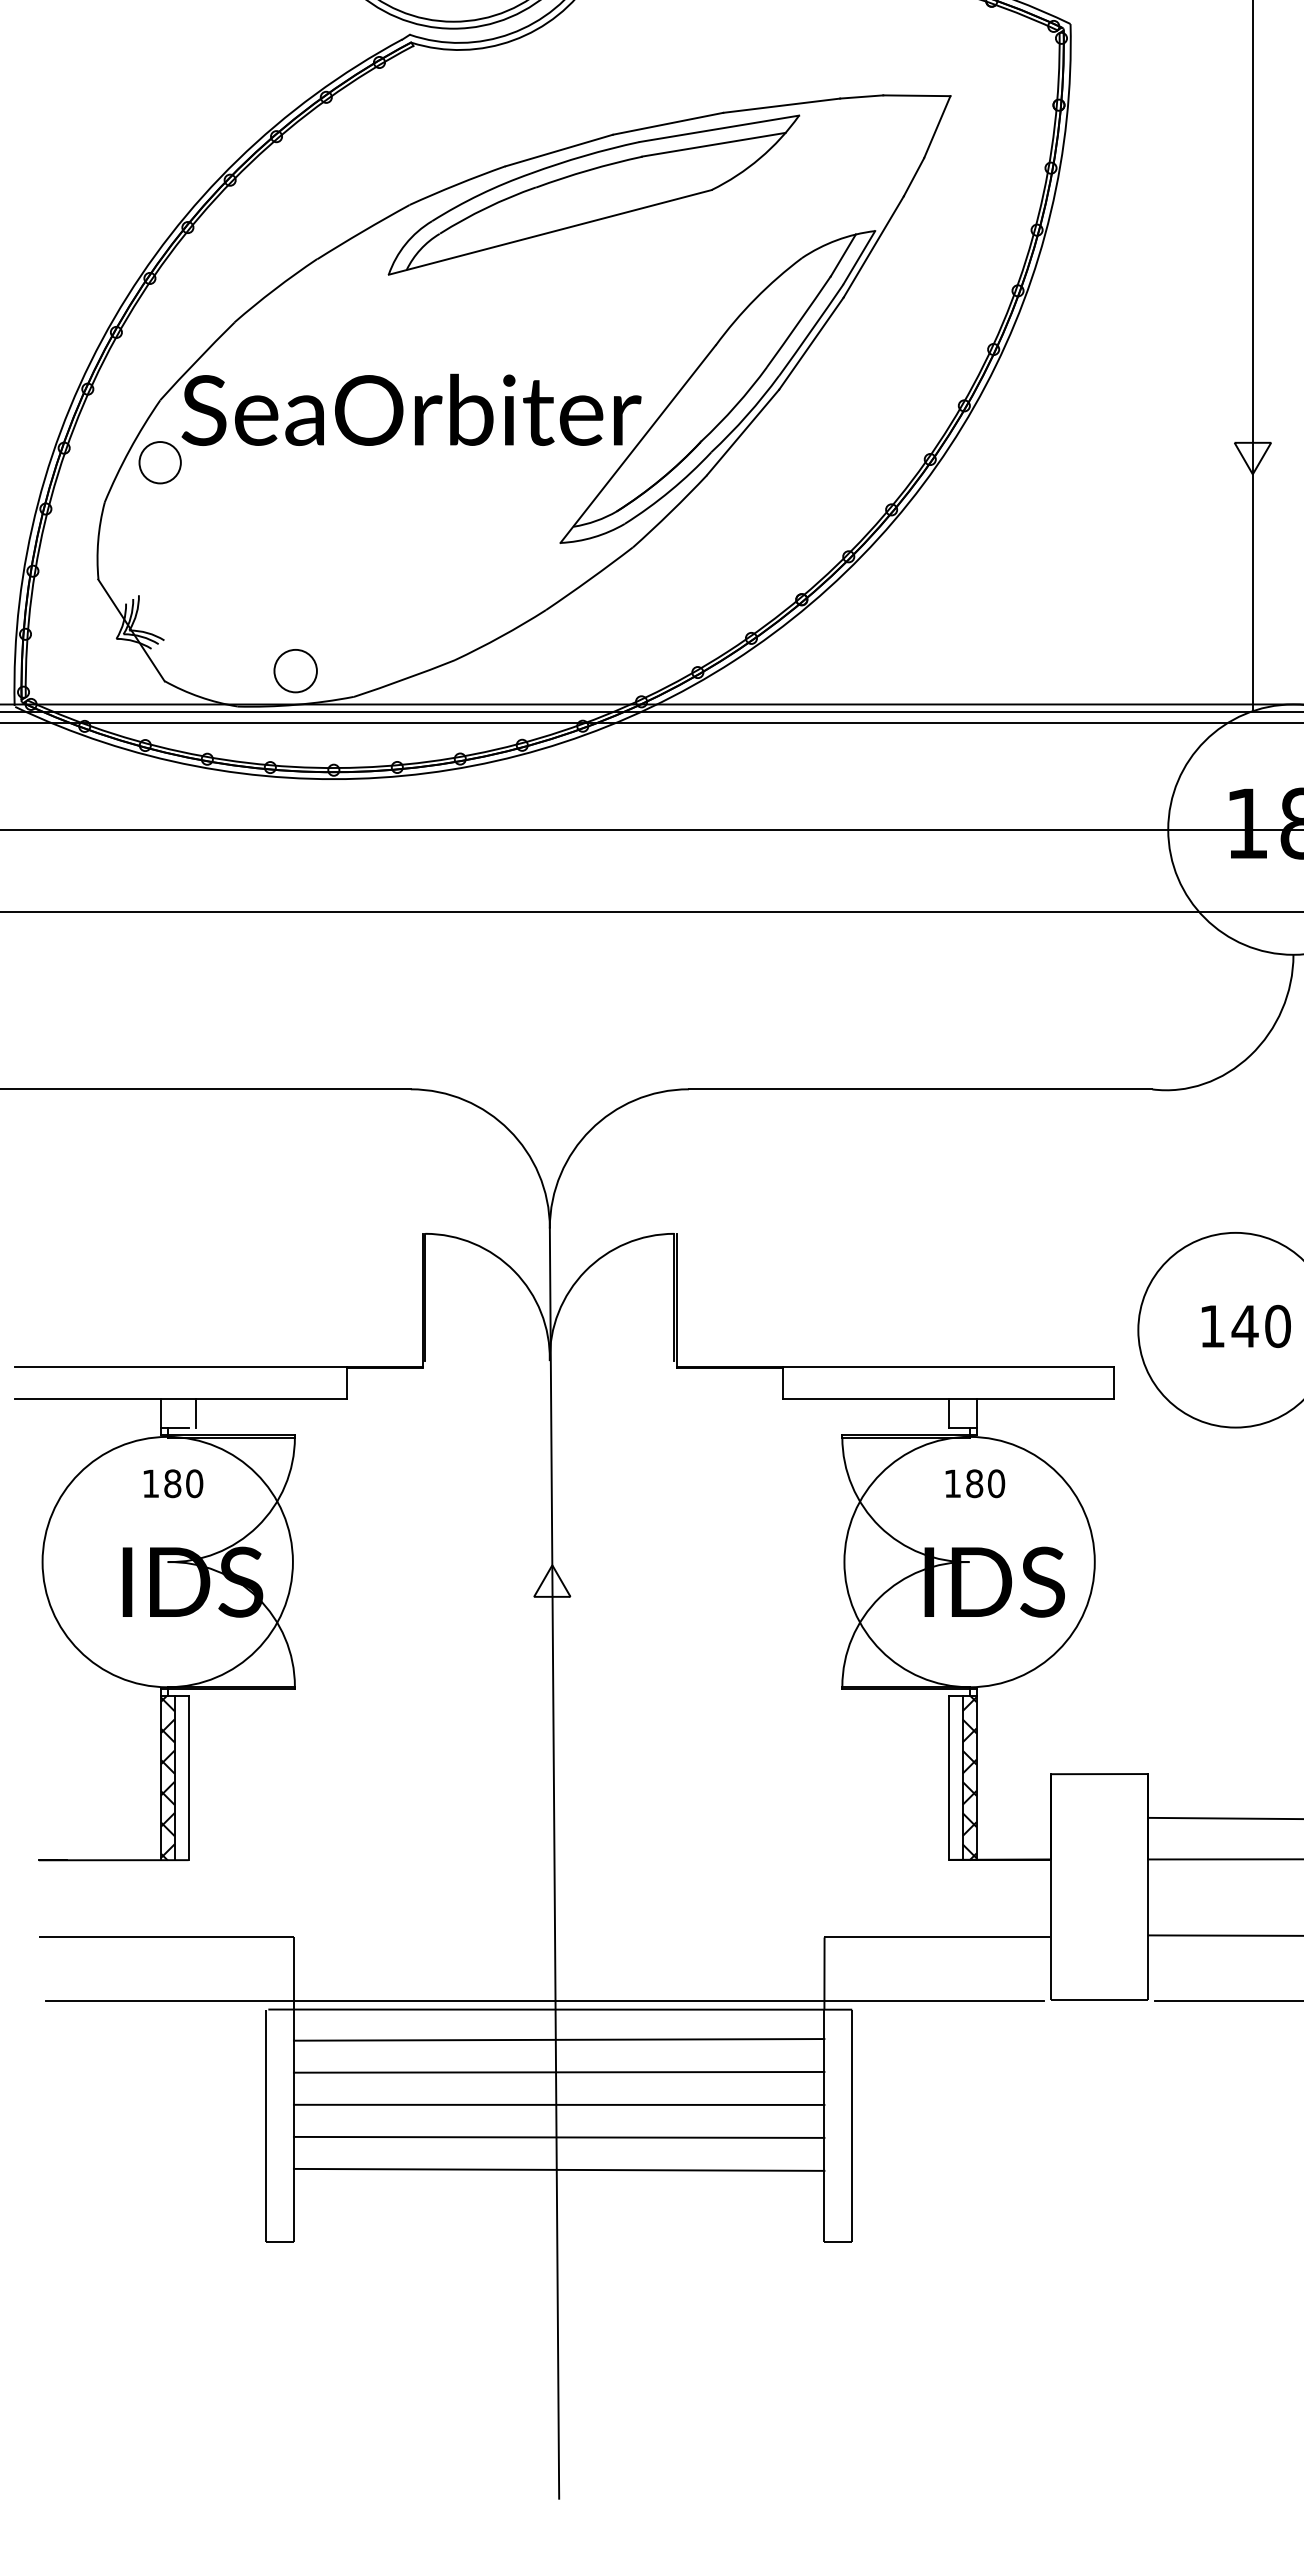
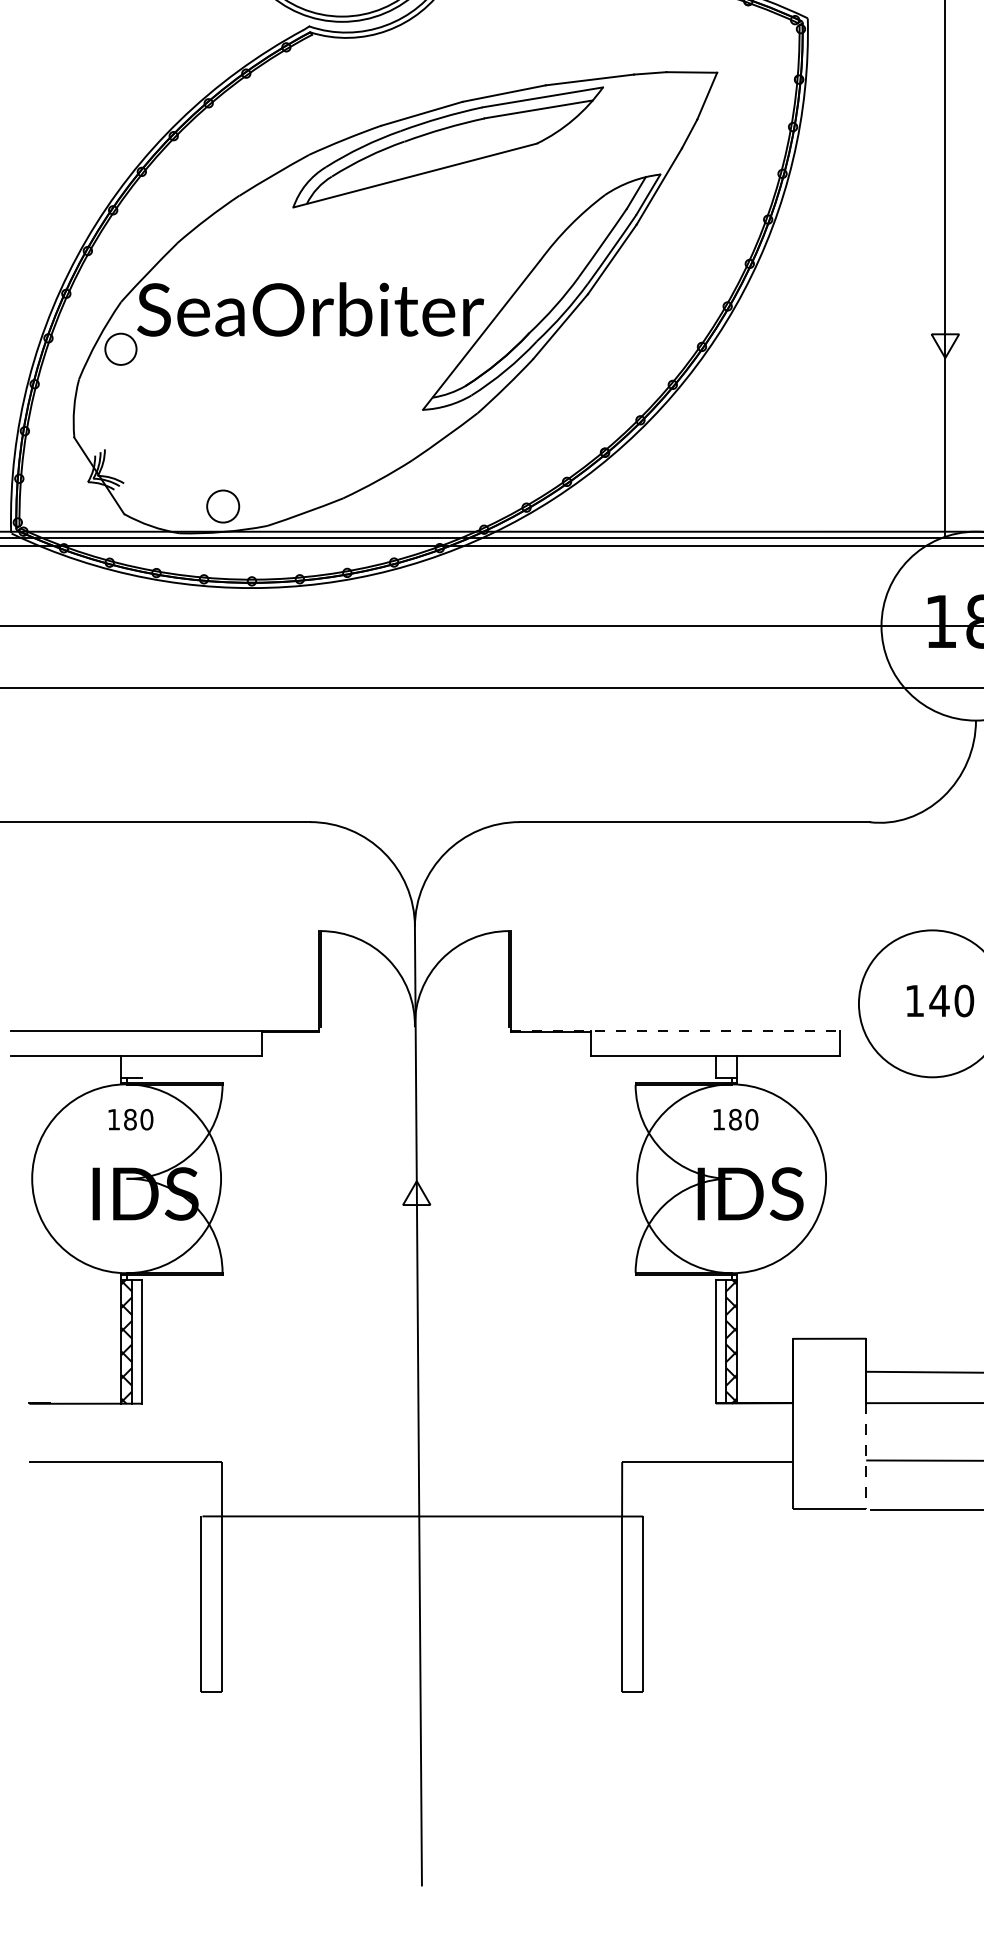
line: (895, 1366) -> (675, 1031), solid -> dashed
line: (196, 1413) -> (148, 1066), removed
line: (1147, 1930) -> (865, 1456), solid -> dashed
line: (544, 2001) -> (410, 1510), removed
line: (558, 2039) -> (421, 1539), removed
line: (558, 2071) -> (421, 1563), removed
line: (558, 2104) -> (421, 1588), removed
line: (558, 2136) -> (421, 1612), removed
line: (558, 2169) -> (421, 1637), removed

